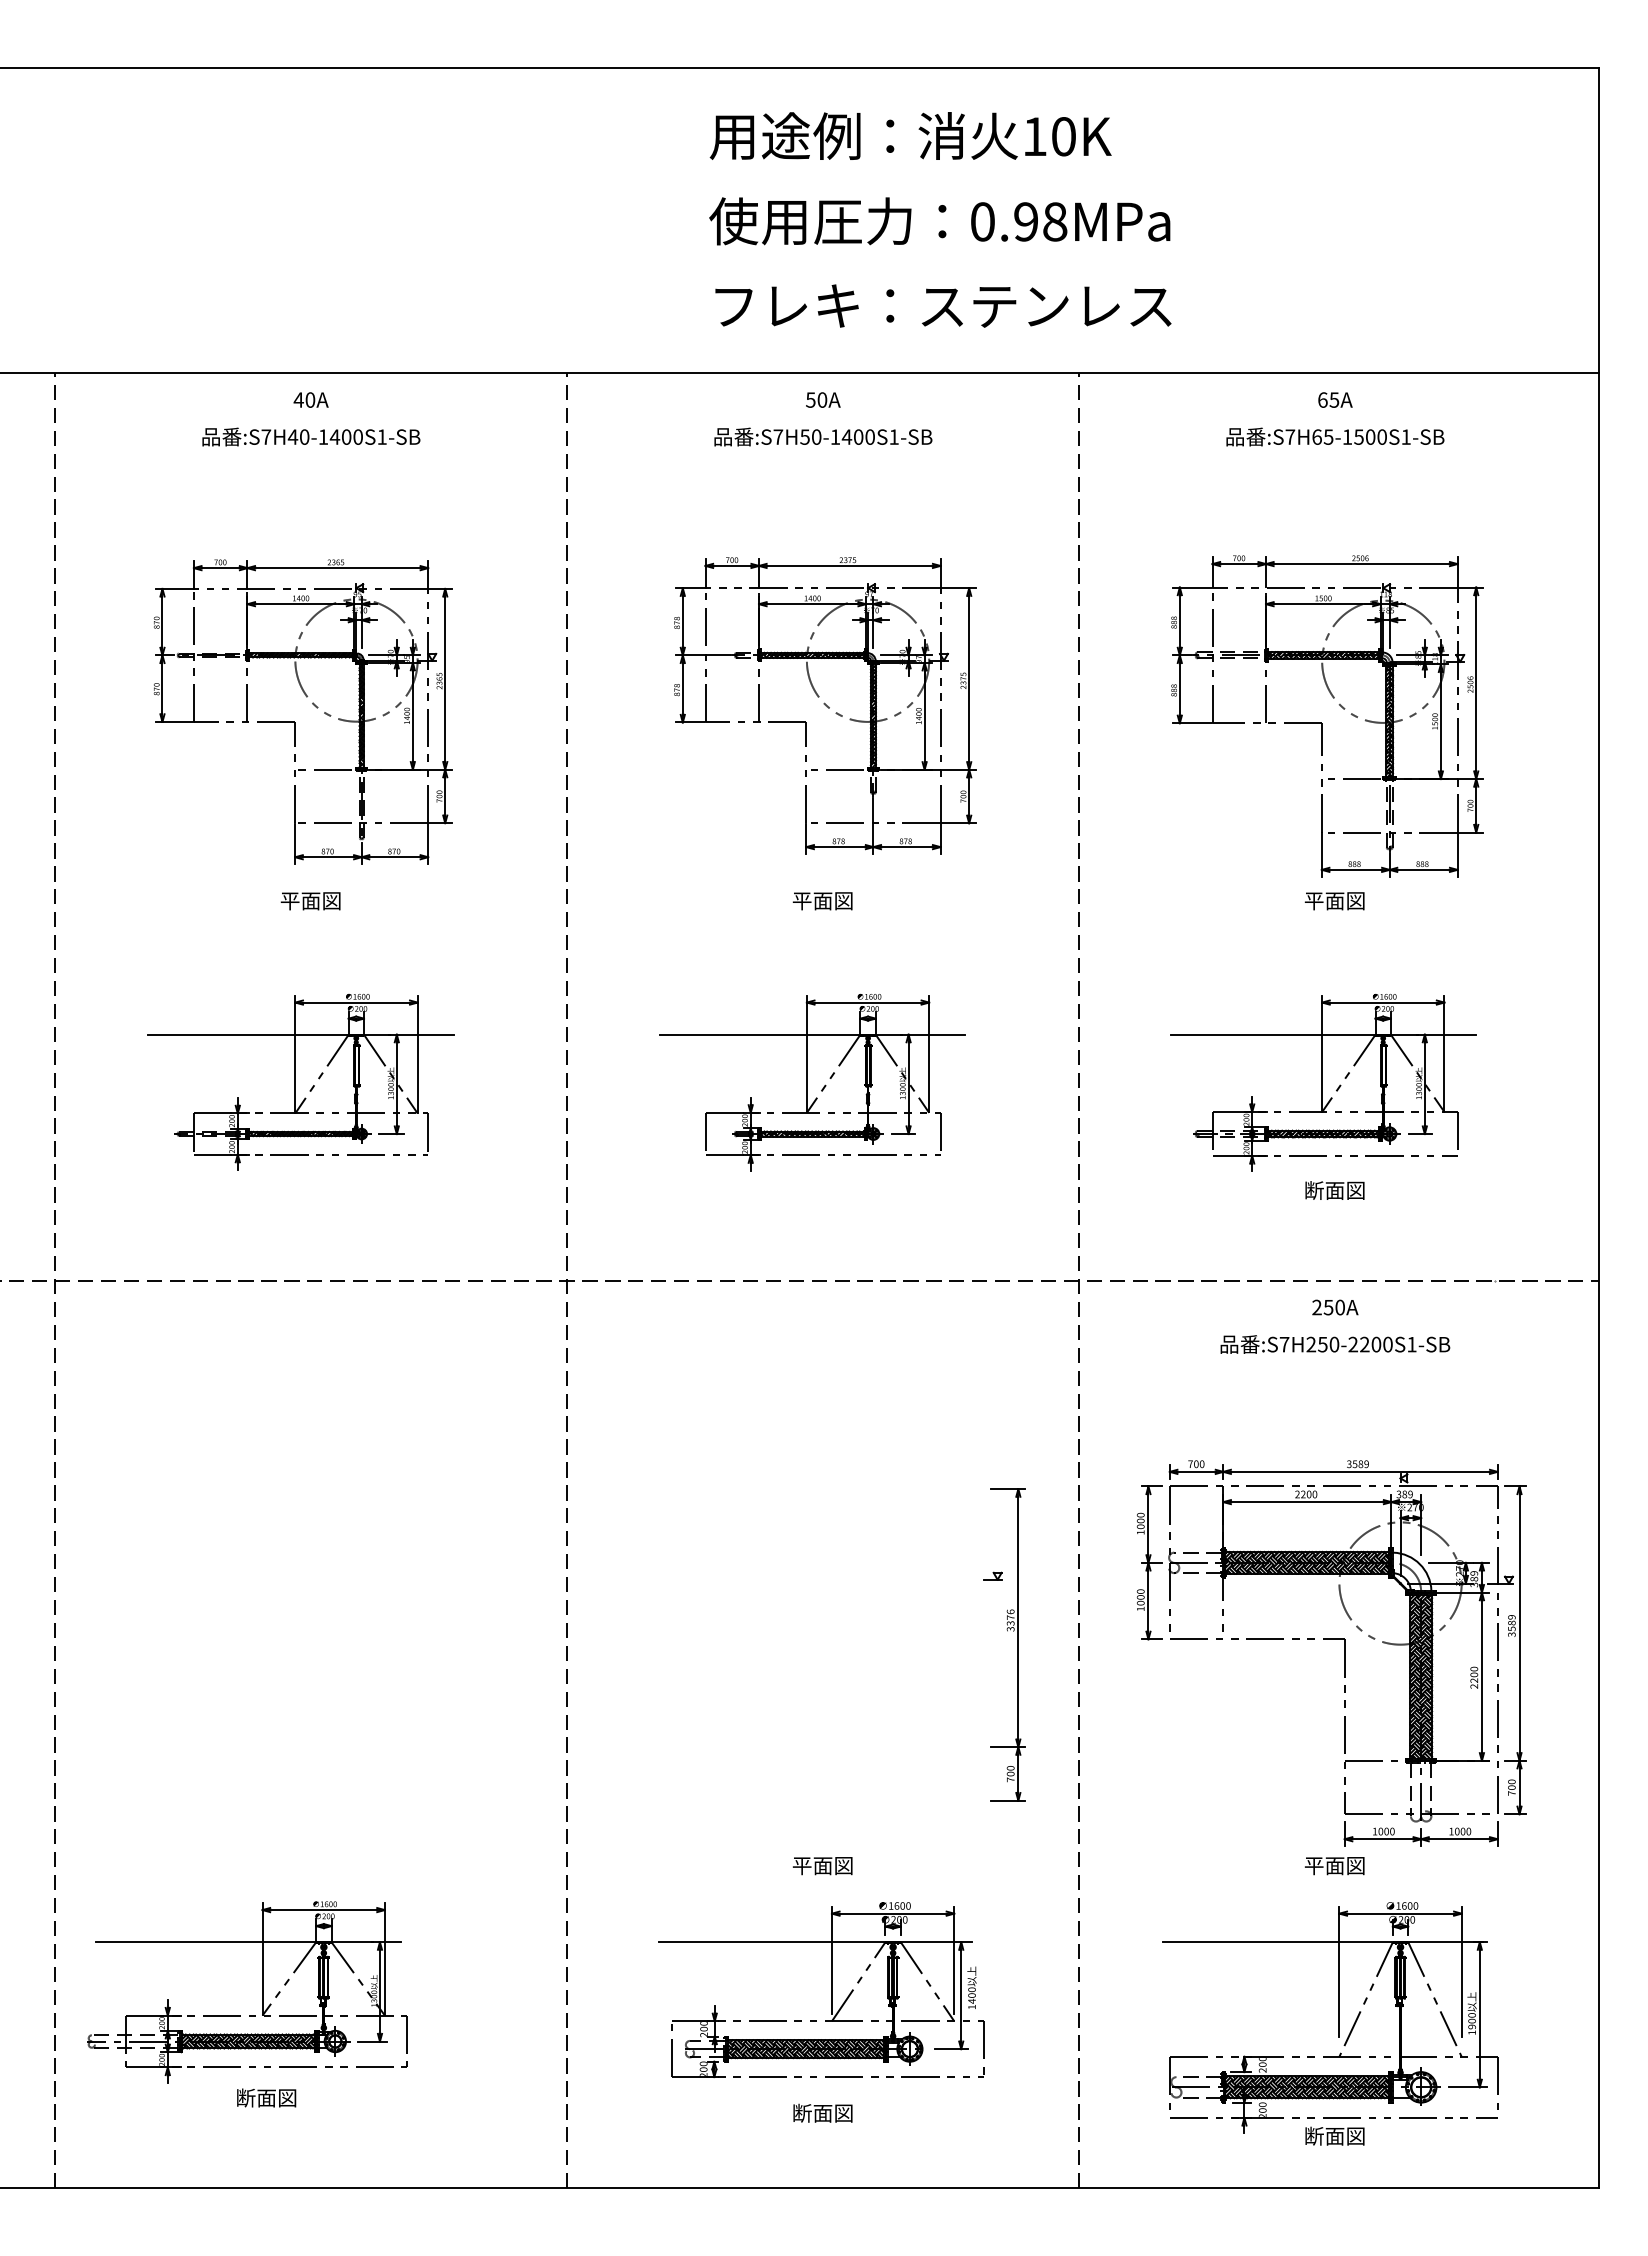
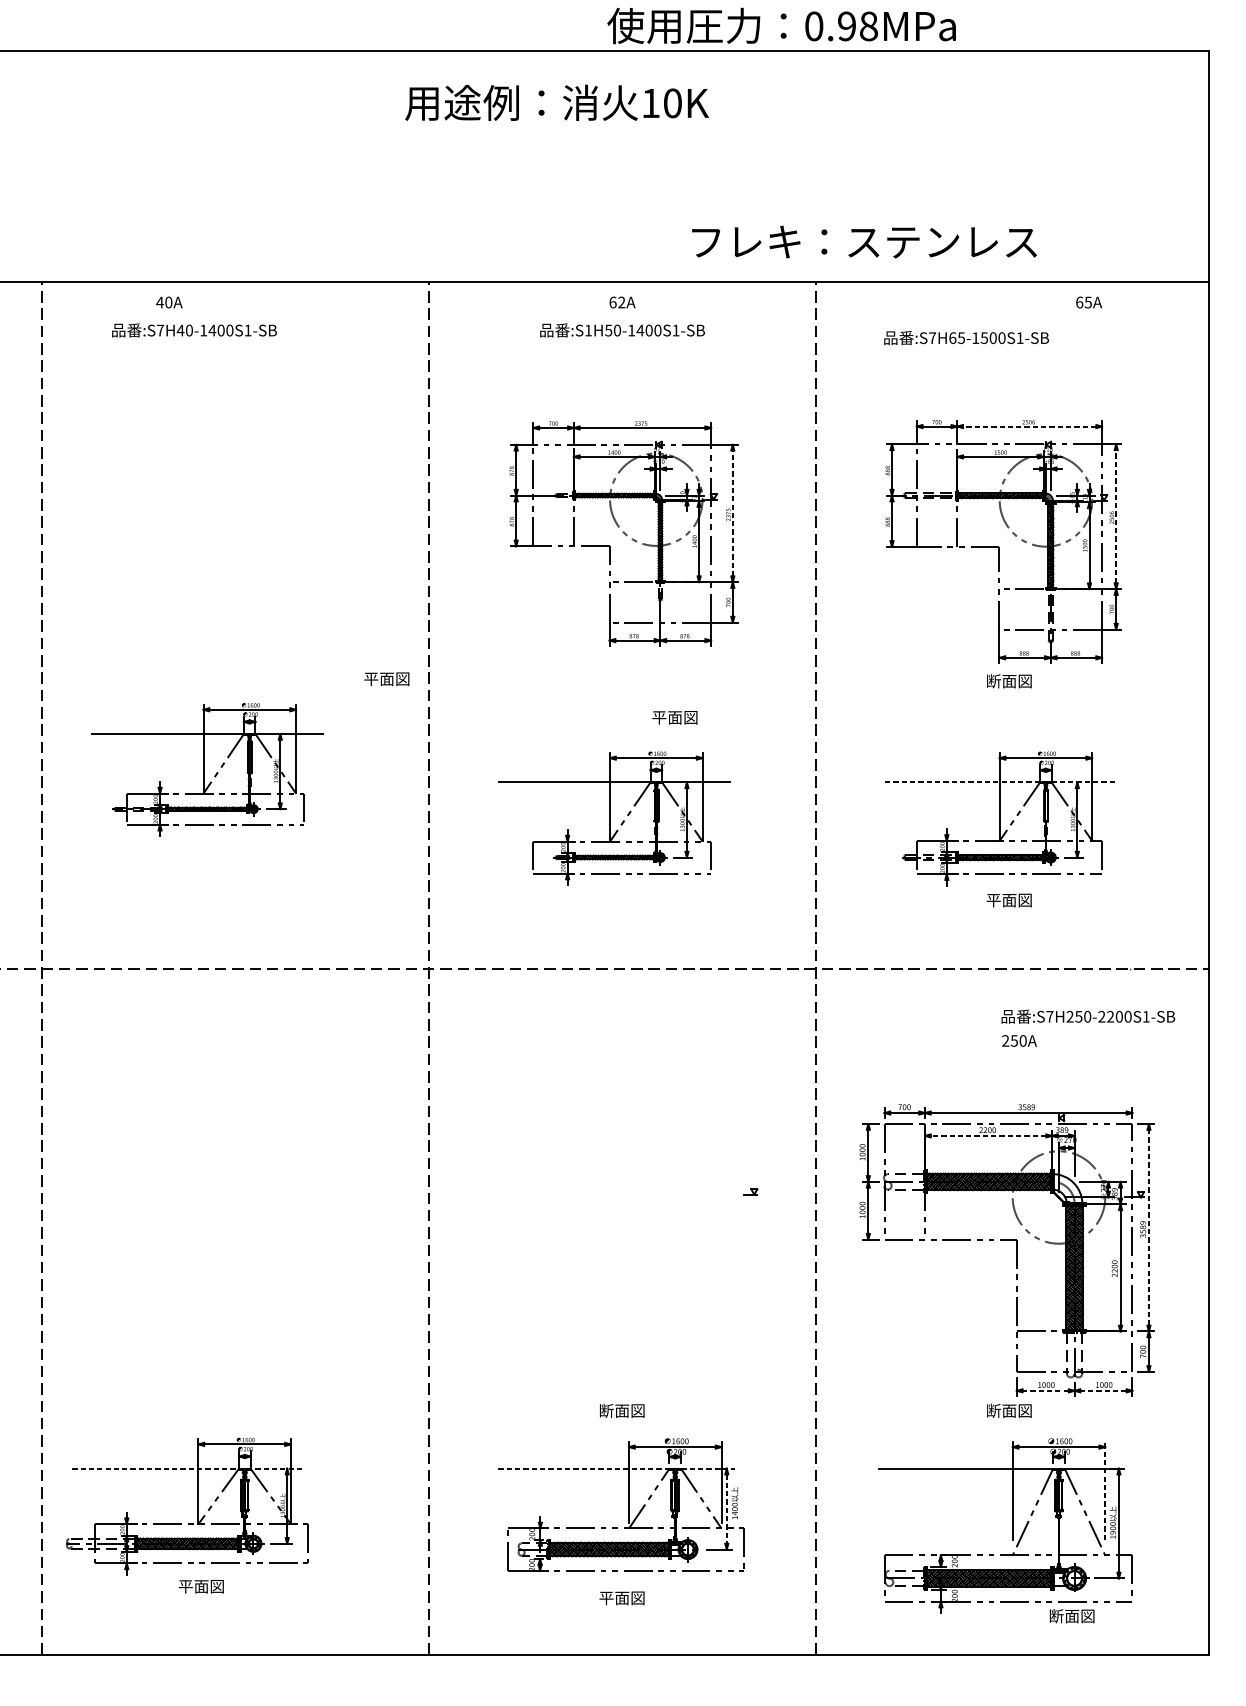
text: (910, 135) -> (556, 102), moved
text: (939, 221) -> (781, 26), moved
text: (943, 305) -> (864, 241), moved
text: (310, 399) -> (168, 302), moved
text: (816, 399) -> (617, 302), 50A -> 62A
text: (1335, 399) -> (1089, 302), moved
text: (311, 436) -> (194, 330), moved
text: (778, 436) -> (588, 330), :S7H50-1400S1-SB -> :S1H50-1400S1-SB
text: (1335, 436) -> (966, 337), moved
line: (1361, 564) -> (1029, 426), solid -> dashed
line: (969, 678) -> (733, 513), solid -> dashed
line: (1476, 682) -> (1116, 516), solid -> dashed
part: (312, 704) -> (236, 532), removed
text: (1313, 900) -> (993, 680), 平面図 -> 断面図
text: (310, 901) -> (386, 679), moved
text: (822, 901) -> (674, 718), moved
line: (1323, 1034) -> (1000, 782), solid -> dashed
part: (300, 1081) -> (207, 769), moved
text: (1313, 1190) -> (993, 900), 断面図 -> 平面図
text: (1335, 1307) -> (1019, 1040), moved
text: (1335, 1344) -> (1088, 1016), moved
line: (1306, 1502) -> (987, 1136), solid -> dashed
line: (1519, 1623) -> (1148, 1227), solid -> dashed
part: (1017, 1644) -> (769, 1243), removed
line: (1382, 1839) -> (1045, 1391), solid -> dashed
line: (1459, 1839) -> (1103, 1391), solid -> dashed
text: (801, 1865) -> (605, 1410), 平面図 -> 断面図
text: (1313, 1865) -> (993, 1410), 平面図 -> 断面図
line: (248, 1942) -> (187, 1468), solid -> dashed
line: (816, 1942) -> (617, 1468), solid -> dashed
line: (1461, 1971) -> (1105, 1490), solid -> dashed
line: (961, 1995) -> (726, 1509), solid -> dashed
text: (245, 2097) -> (185, 1586), 断面図 -> 平面図
text: (801, 2112) -> (605, 1597), 断面図 -> 平面図
text: (1334, 2135) -> (1071, 1615), moved

